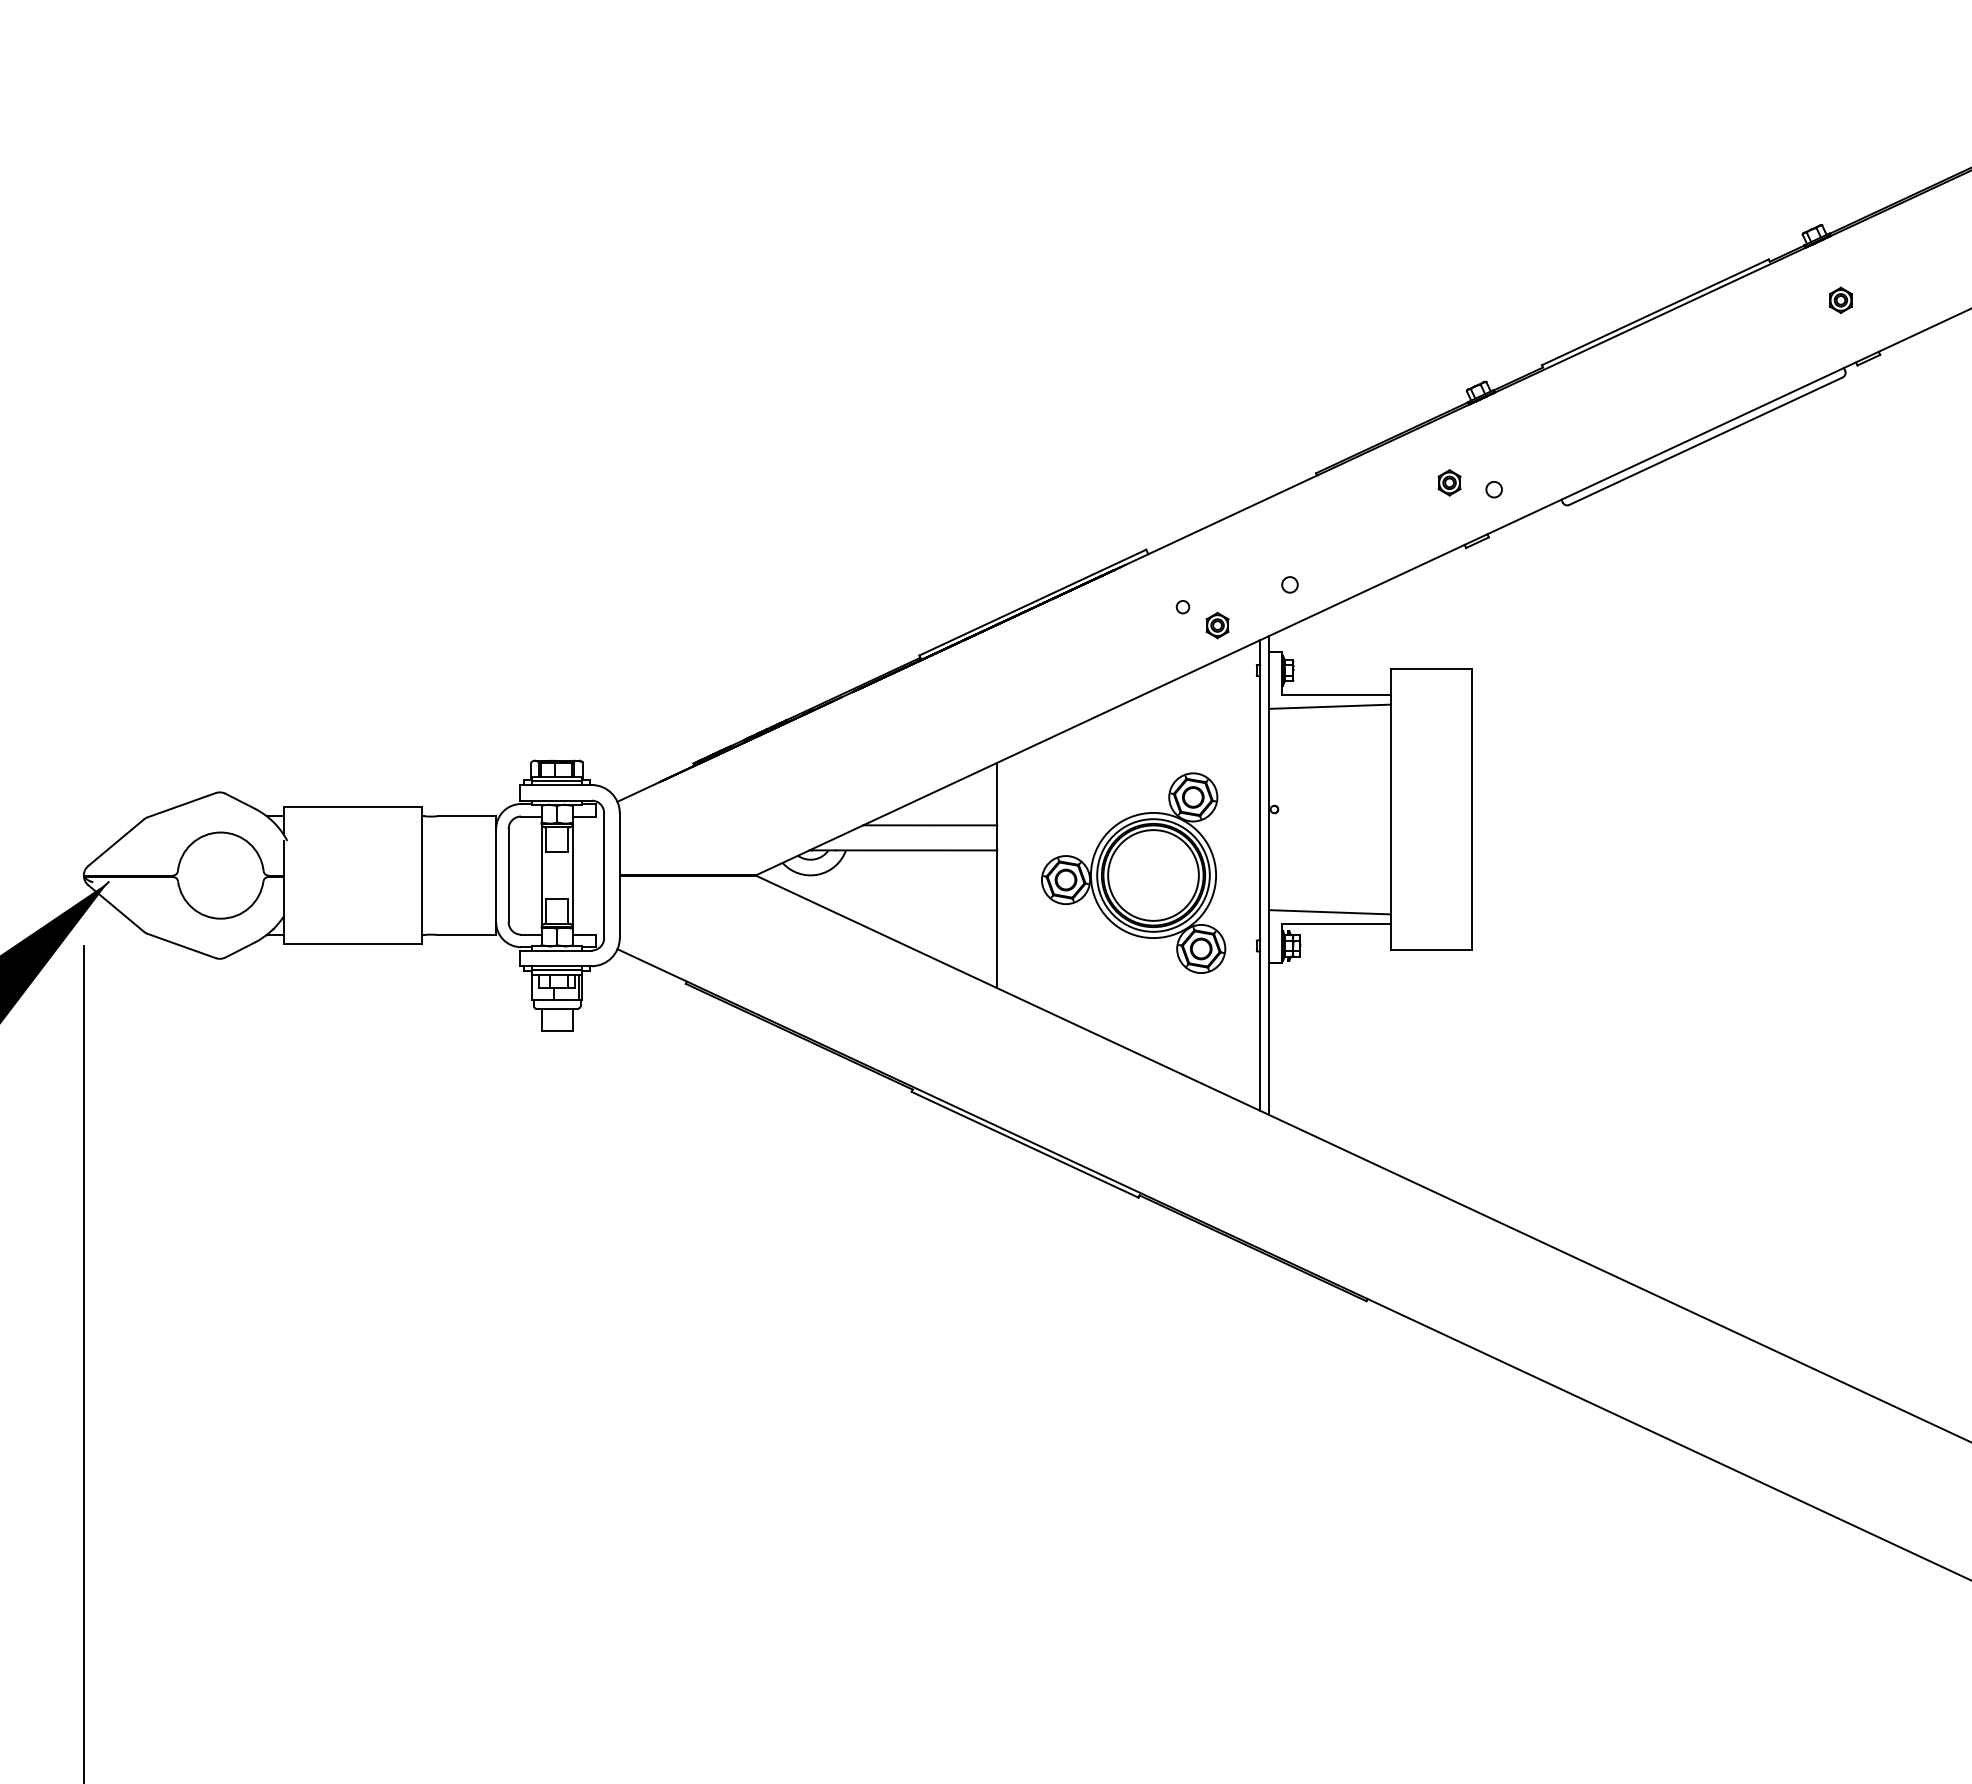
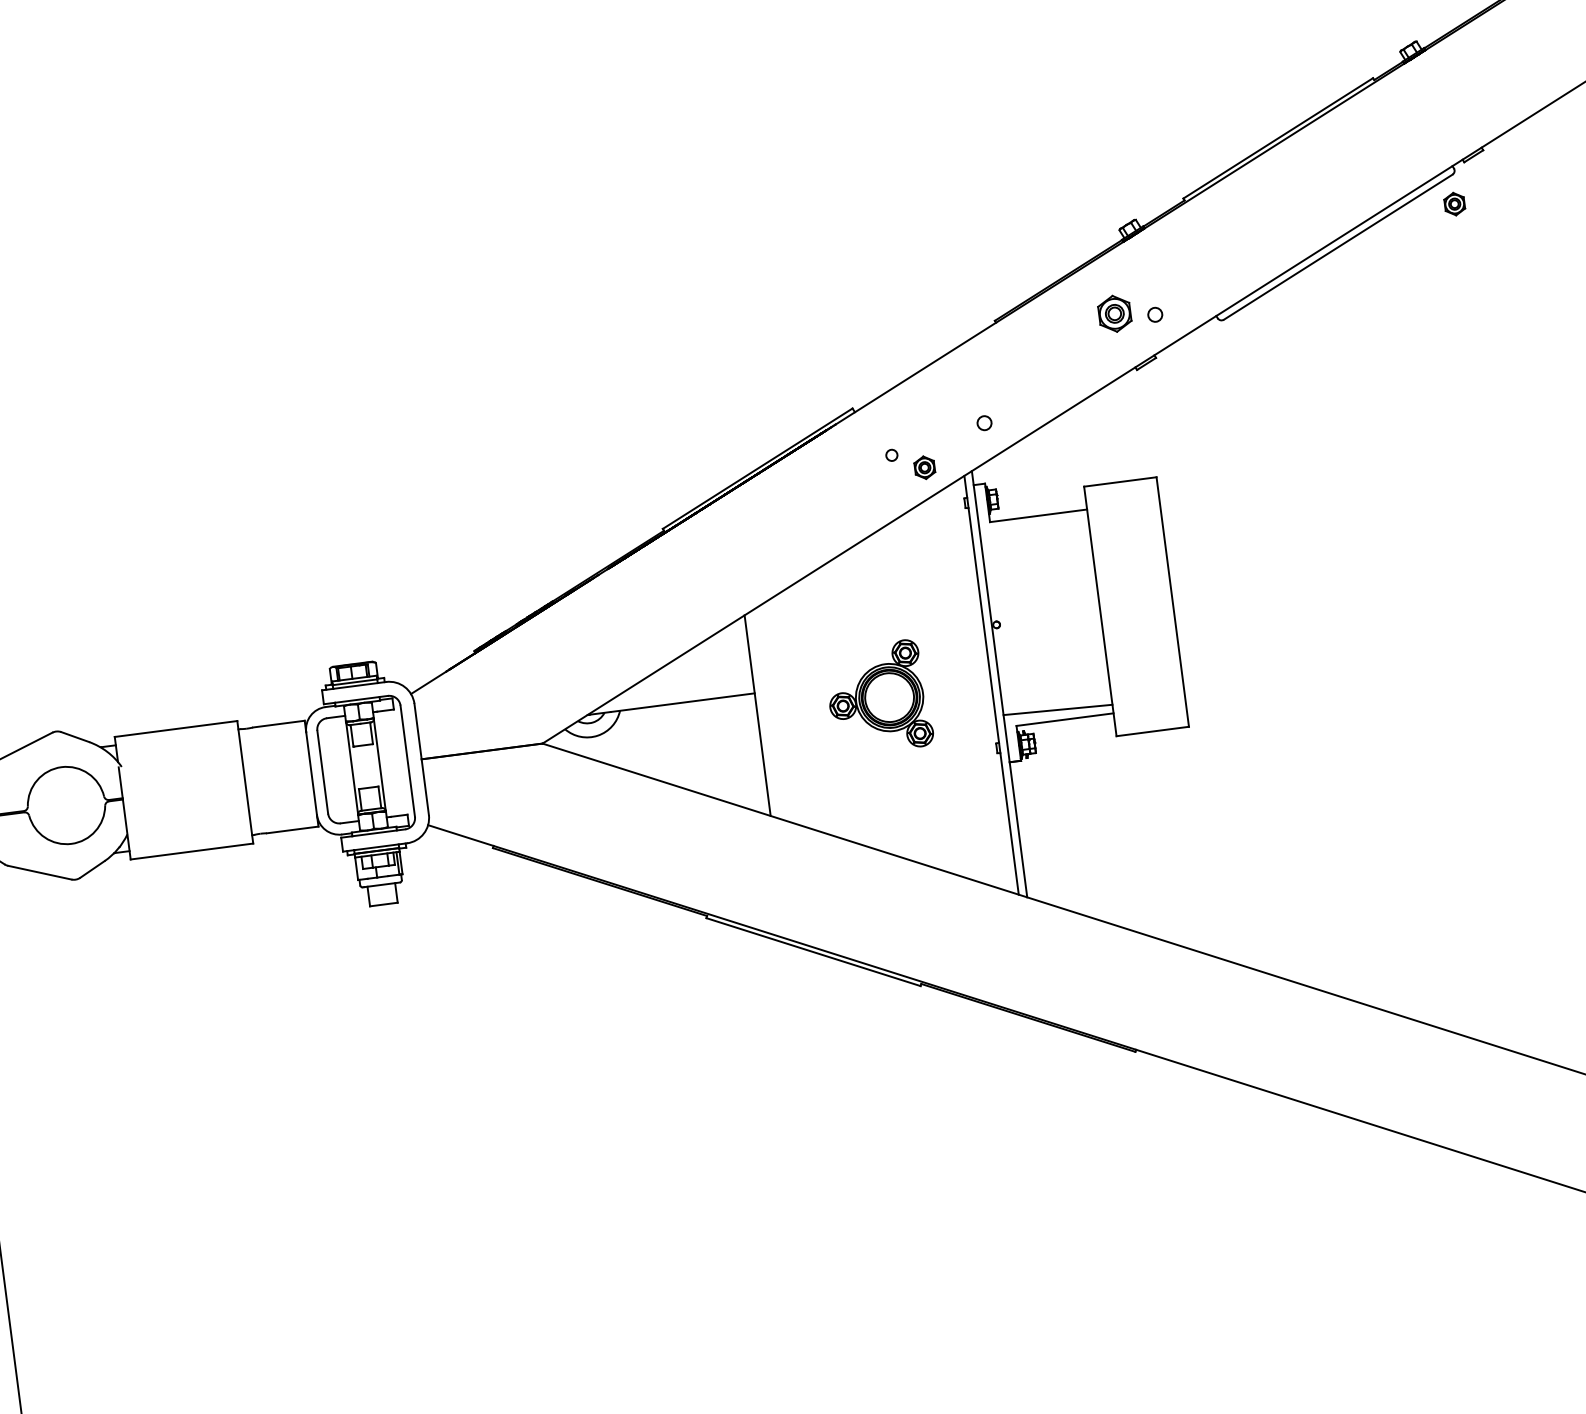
part: (1840, 299) -> (1454, 203), moved
part: (1449, 482) -> (1114, 313), size x1.6
line: (1329, 706) -> (1033, 526), removed
line: (930, 825) -> (692, 678), removed
part: (1133, 872) -> (878, 697), size x0.6

